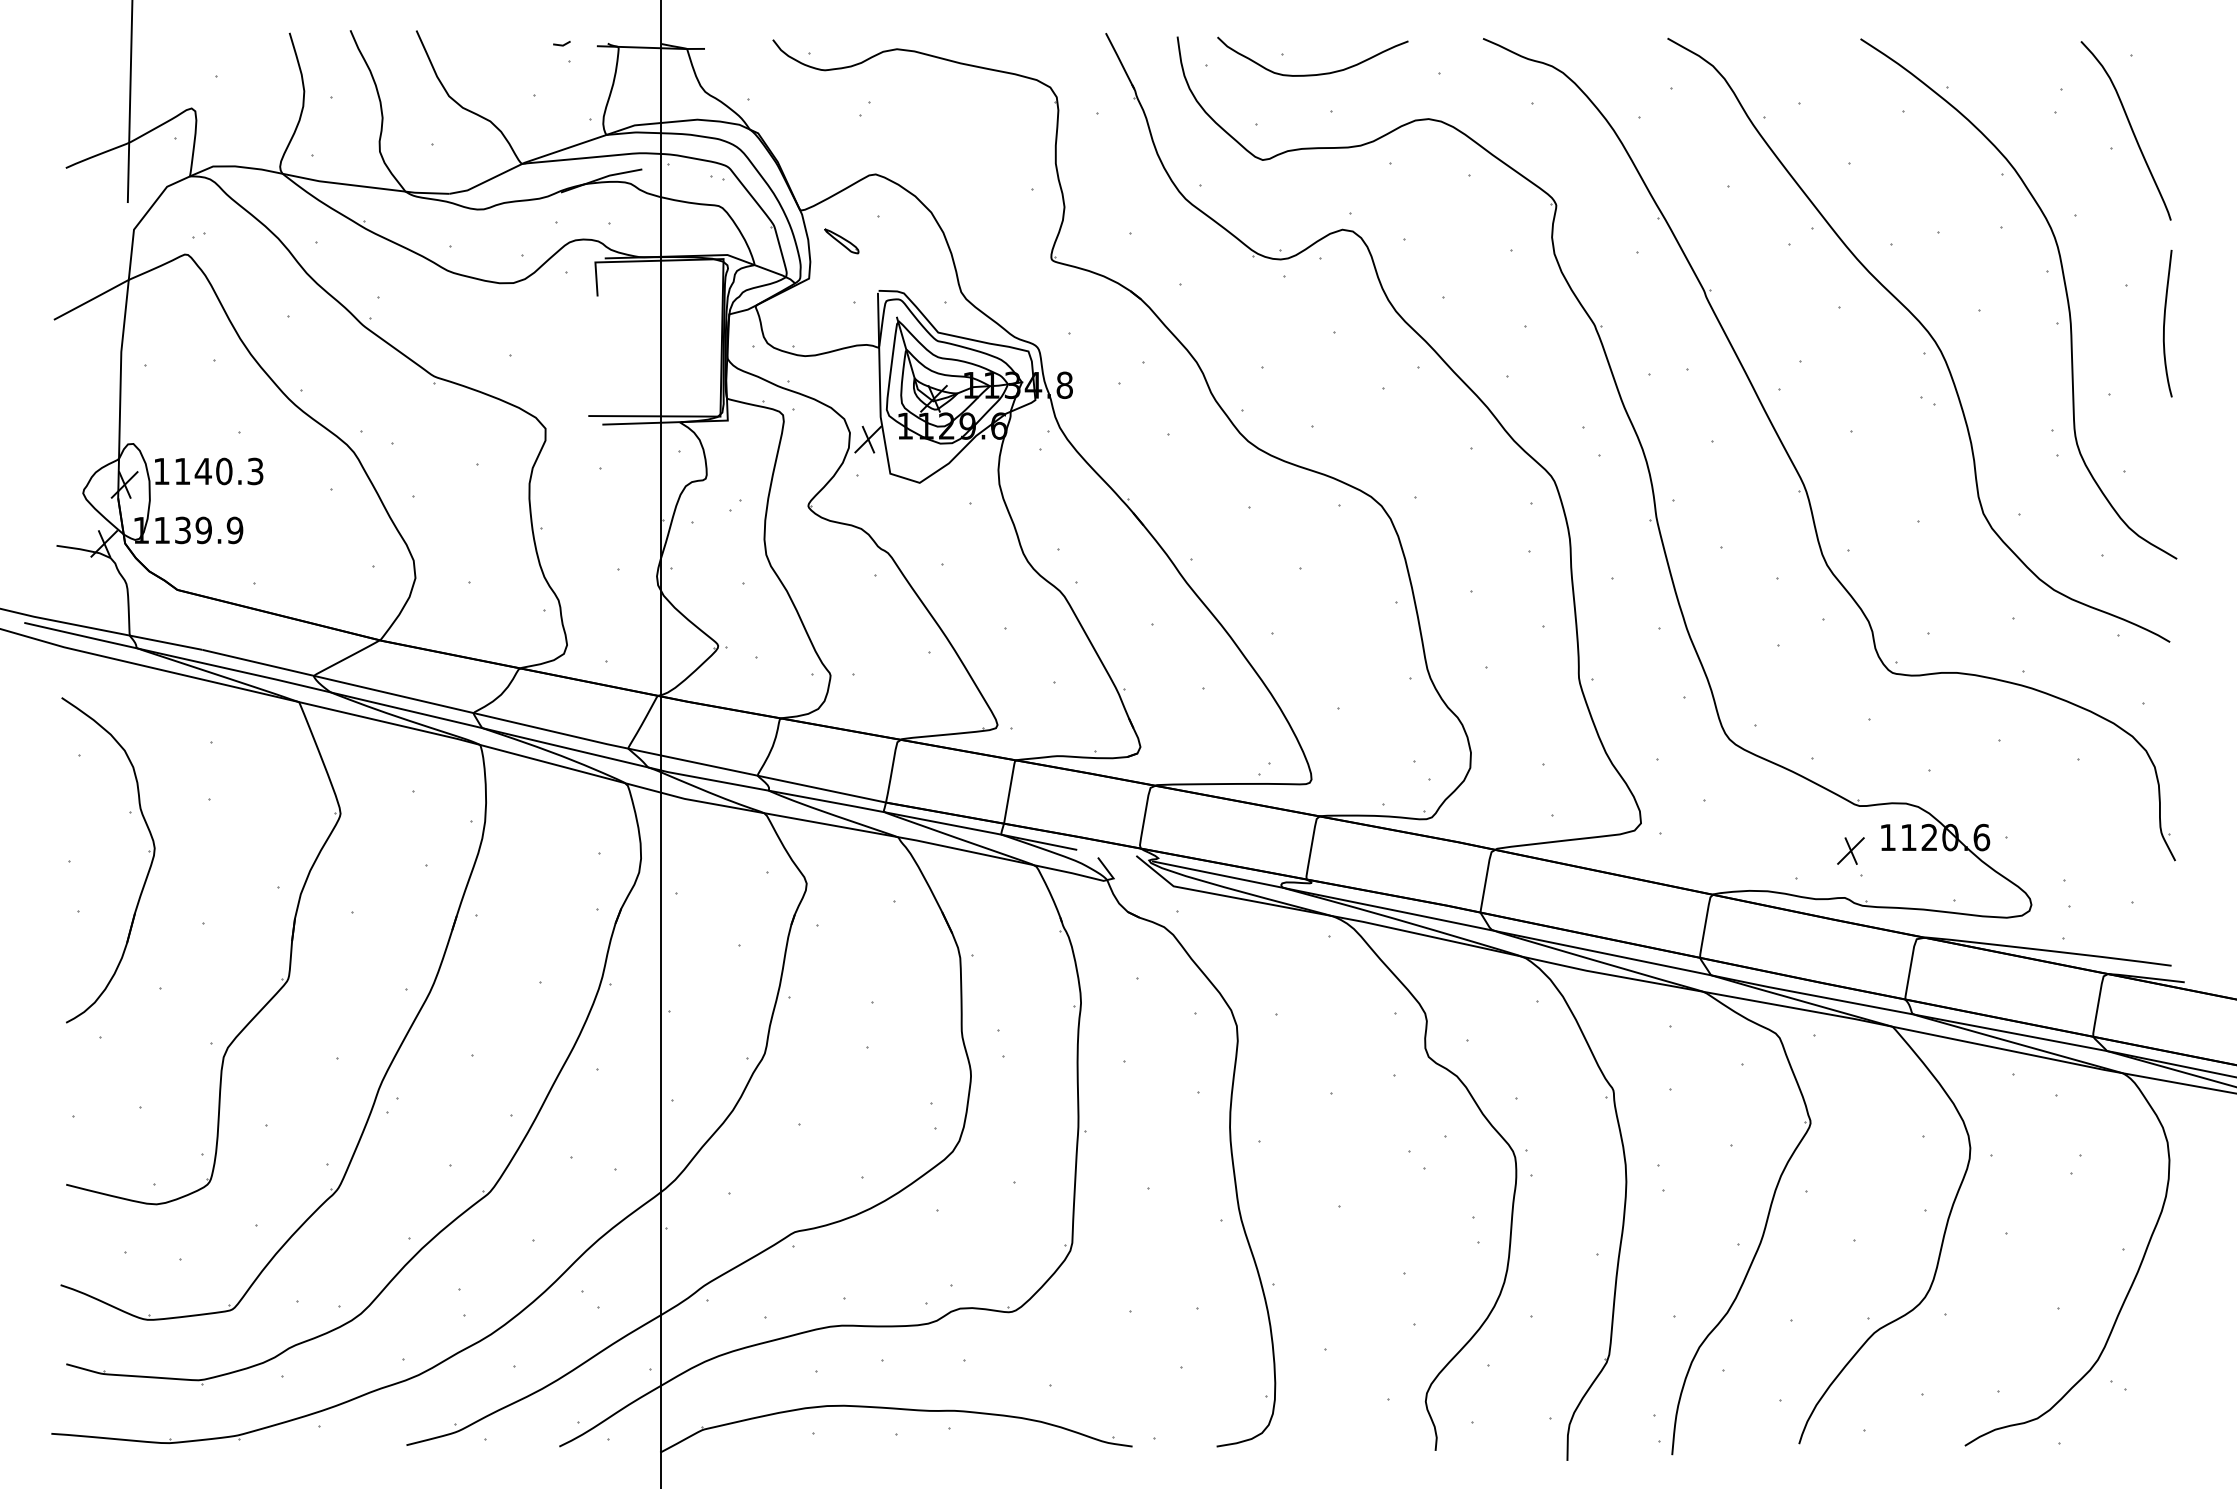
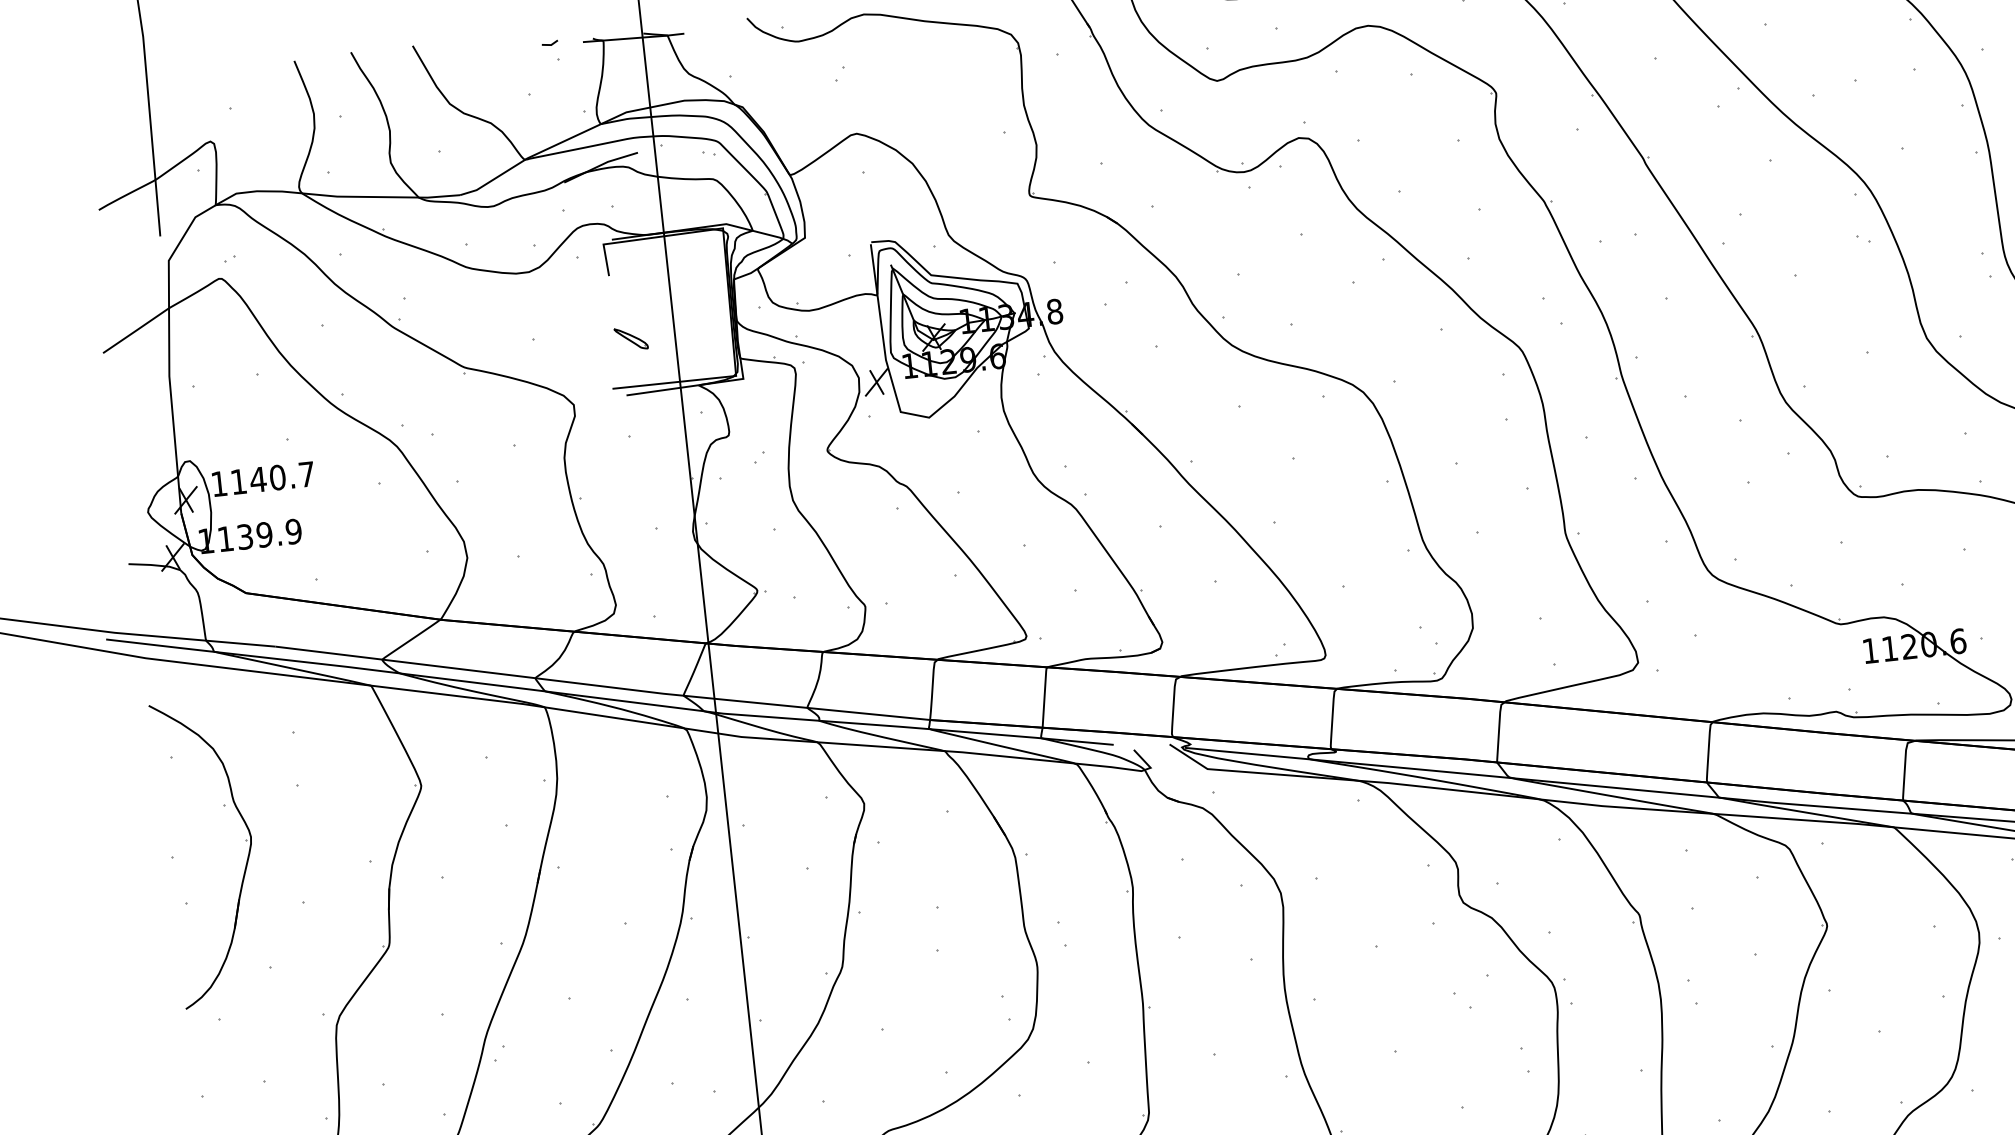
part: (841, 241) -> (630, 339), moved
text: (255, 471) -> (306, 474), 1140.3 -> 1140.7
part: (1850, 850) -> (1836, 666), removed

